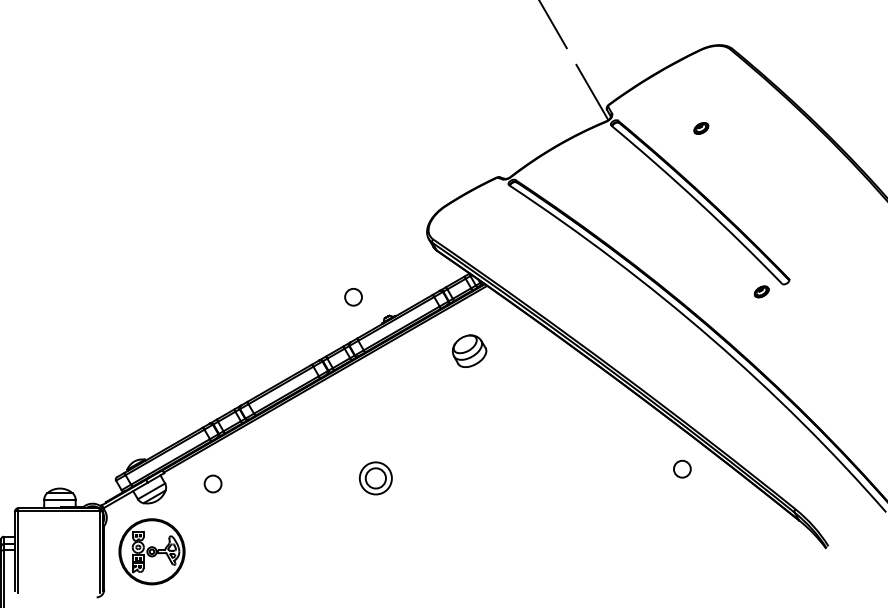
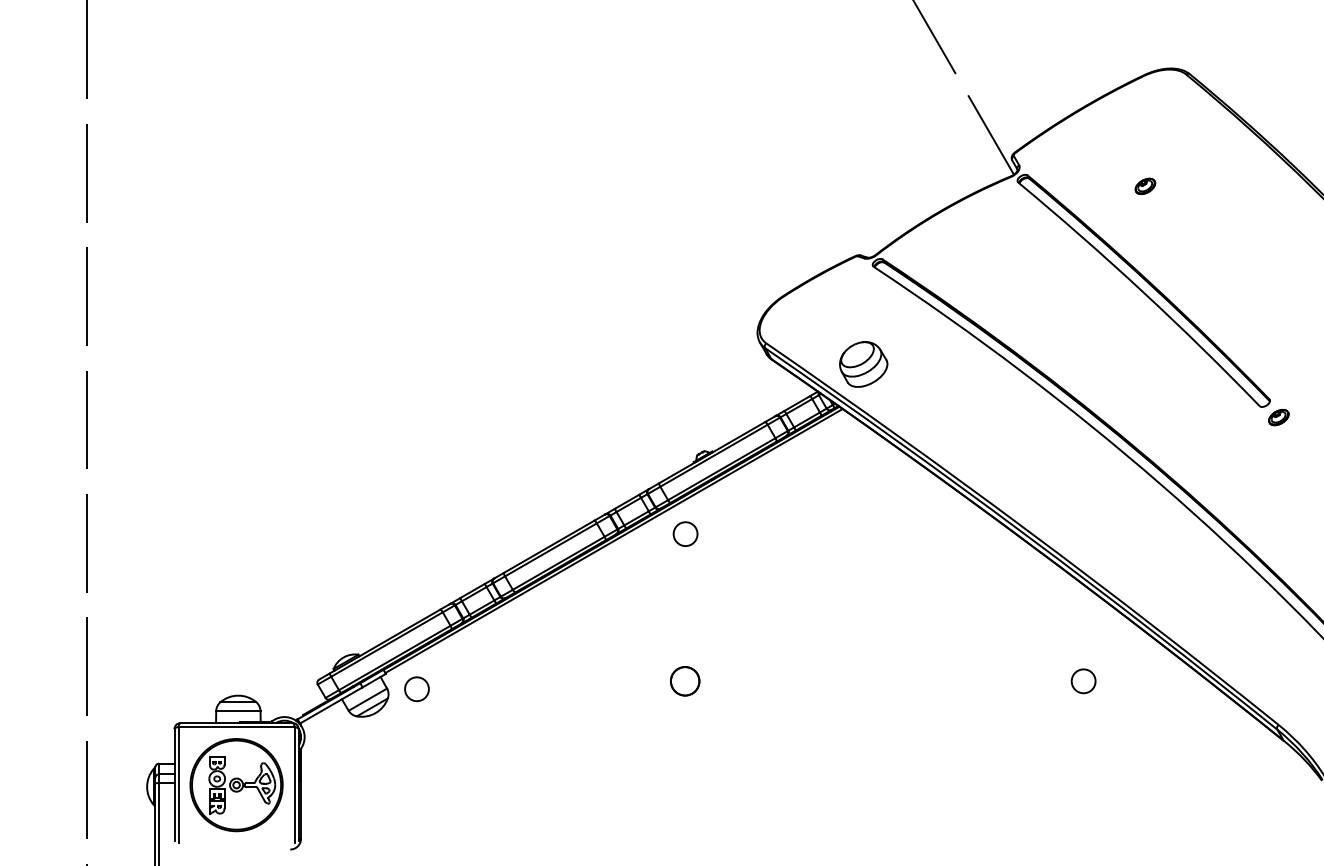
part: (761, 291) -> (1278, 417), moved
circle: (353, 296) -> (685, 533), moved
part: (469, 351) -> (863, 364), moved
circle: (682, 469) -> (1083, 681), moved
circle: (376, 478) -> (685, 681), size x0.62
circle: (212, 484) -> (416, 689), moved
part: (151, 552) -> (236, 785), moved

